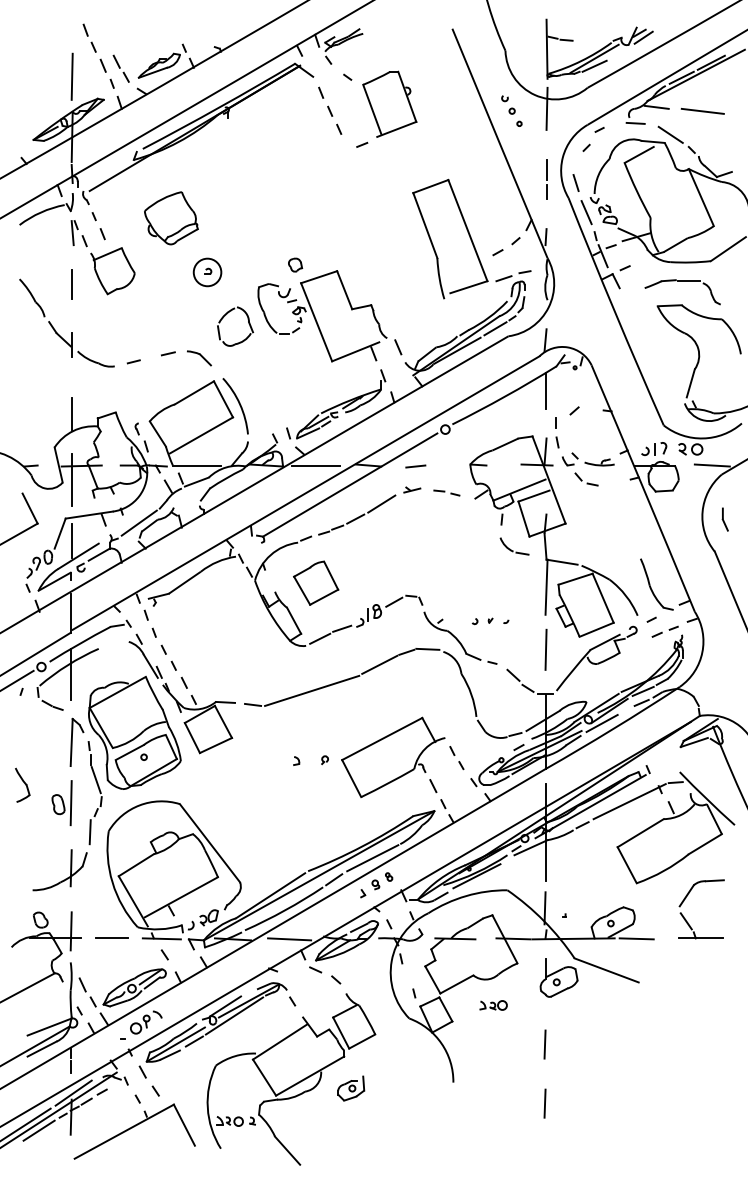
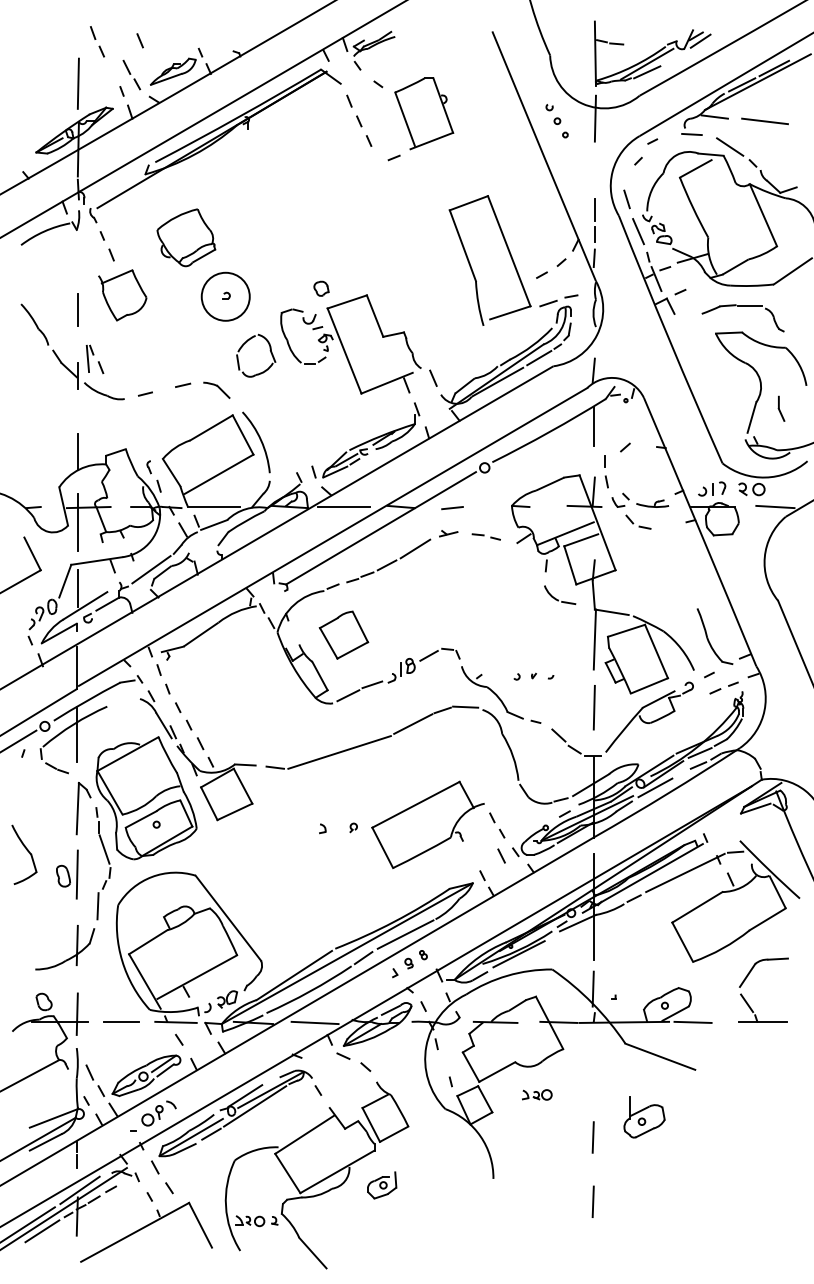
line: (102, 65) -> (139, 40), moved
line: (546, 179) -> (594, 220), moved
part: (78, 233) -> (94, 359), moved
circle: (207, 272) -> (225, 296), size x1.6
part: (725, 519) -> (781, 408), moved
part: (22, 785) -> (24, 855), size x1.6
line: (433, 785) -> (501, 855), moved
part: (559, 978) -> (644, 1117), moved

